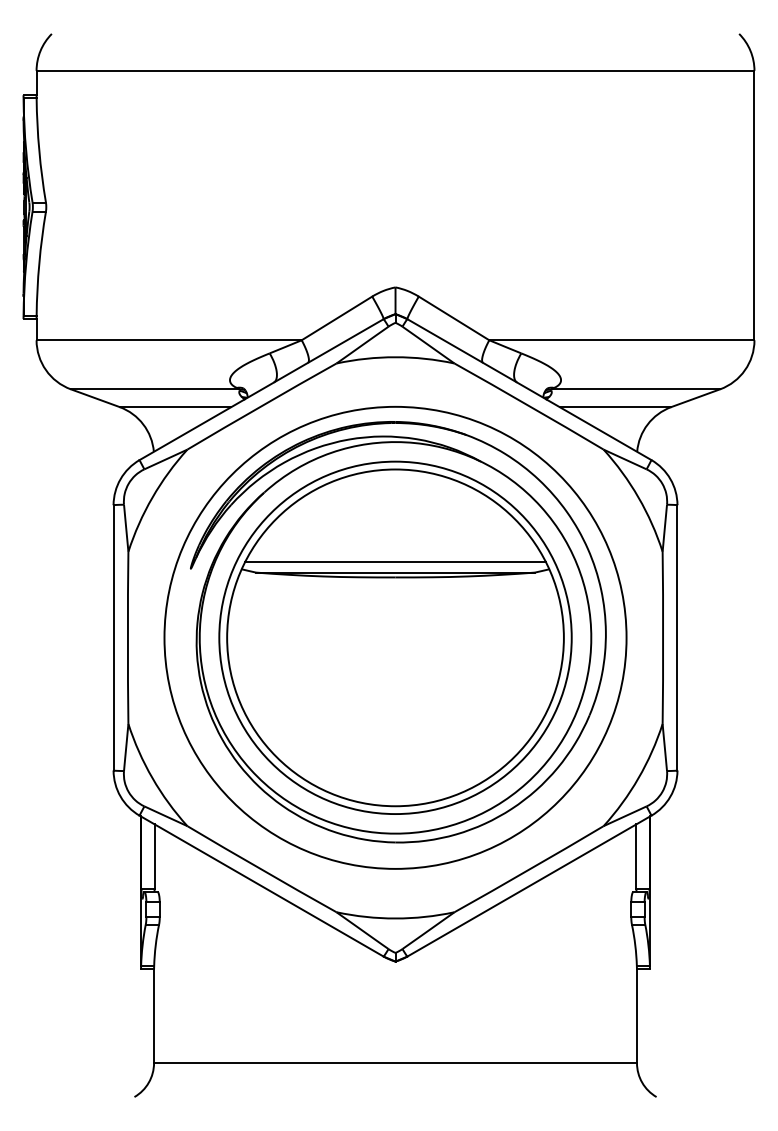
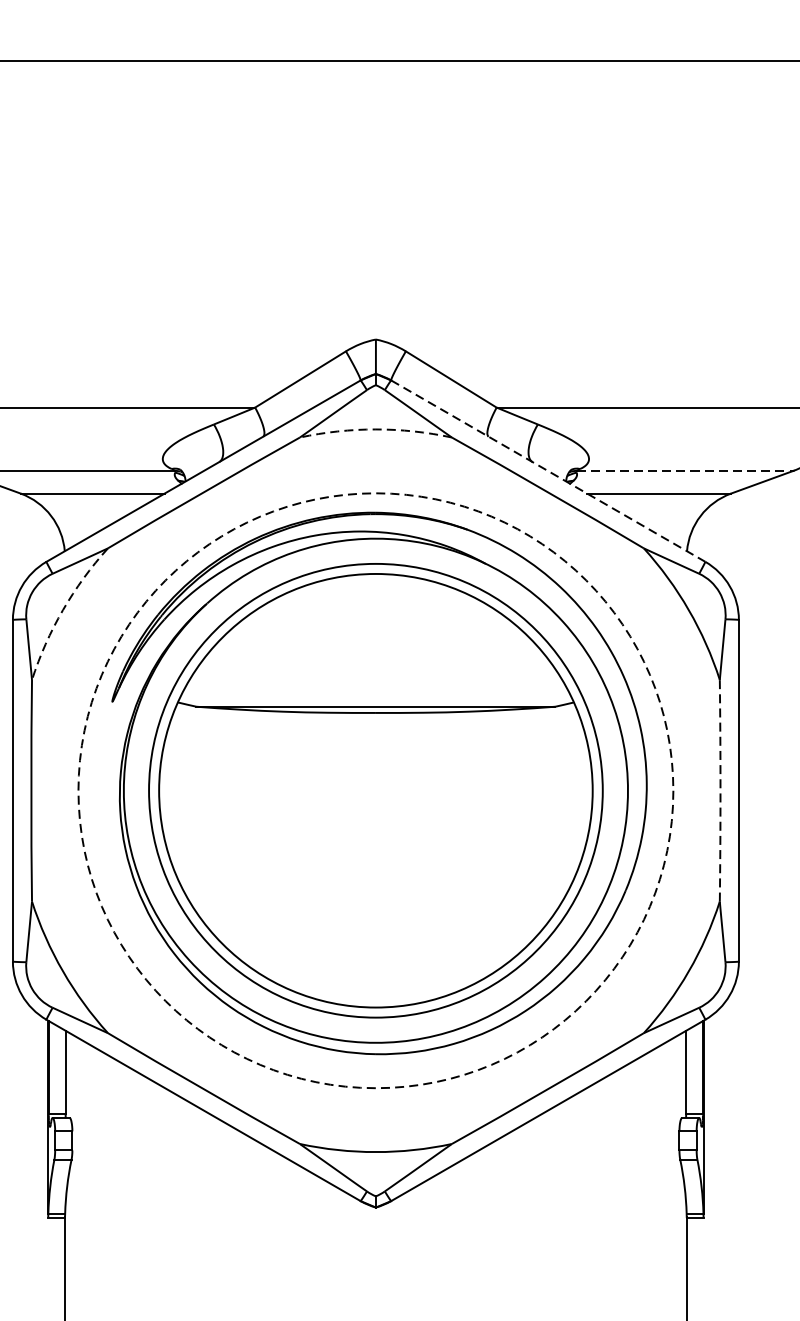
arc: (395, 357) -> (375, 429), solid -> dashed
line: (529, 389) -> (548, 470), solid -> dashed
line: (636, 389) -> (686, 470), solid -> dashed
arc: (152, 497) -> (63, 610), solid -> dashed
line: (395, 562) -> (375, 693), removed
circle: (395, 637) -> (375, 790), solid -> dashed
arc: (663, 637) -> (720, 790), solid -> dashed

